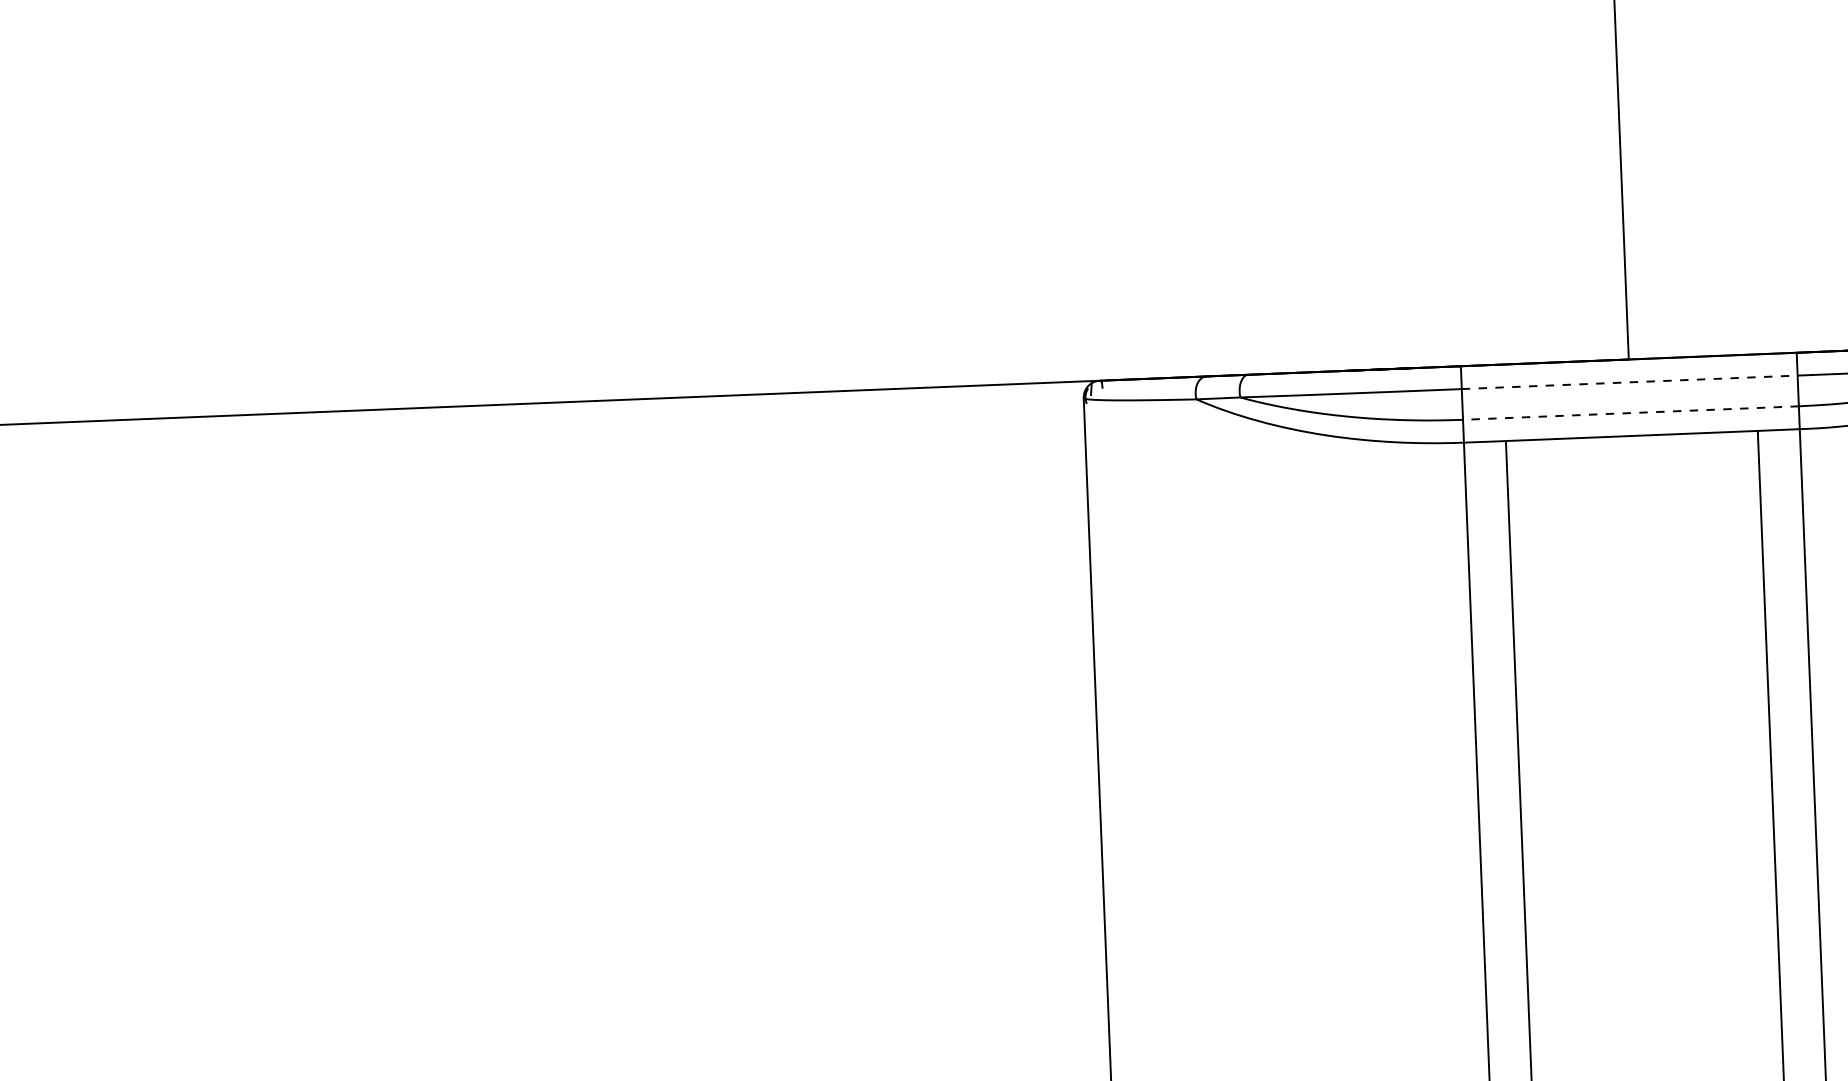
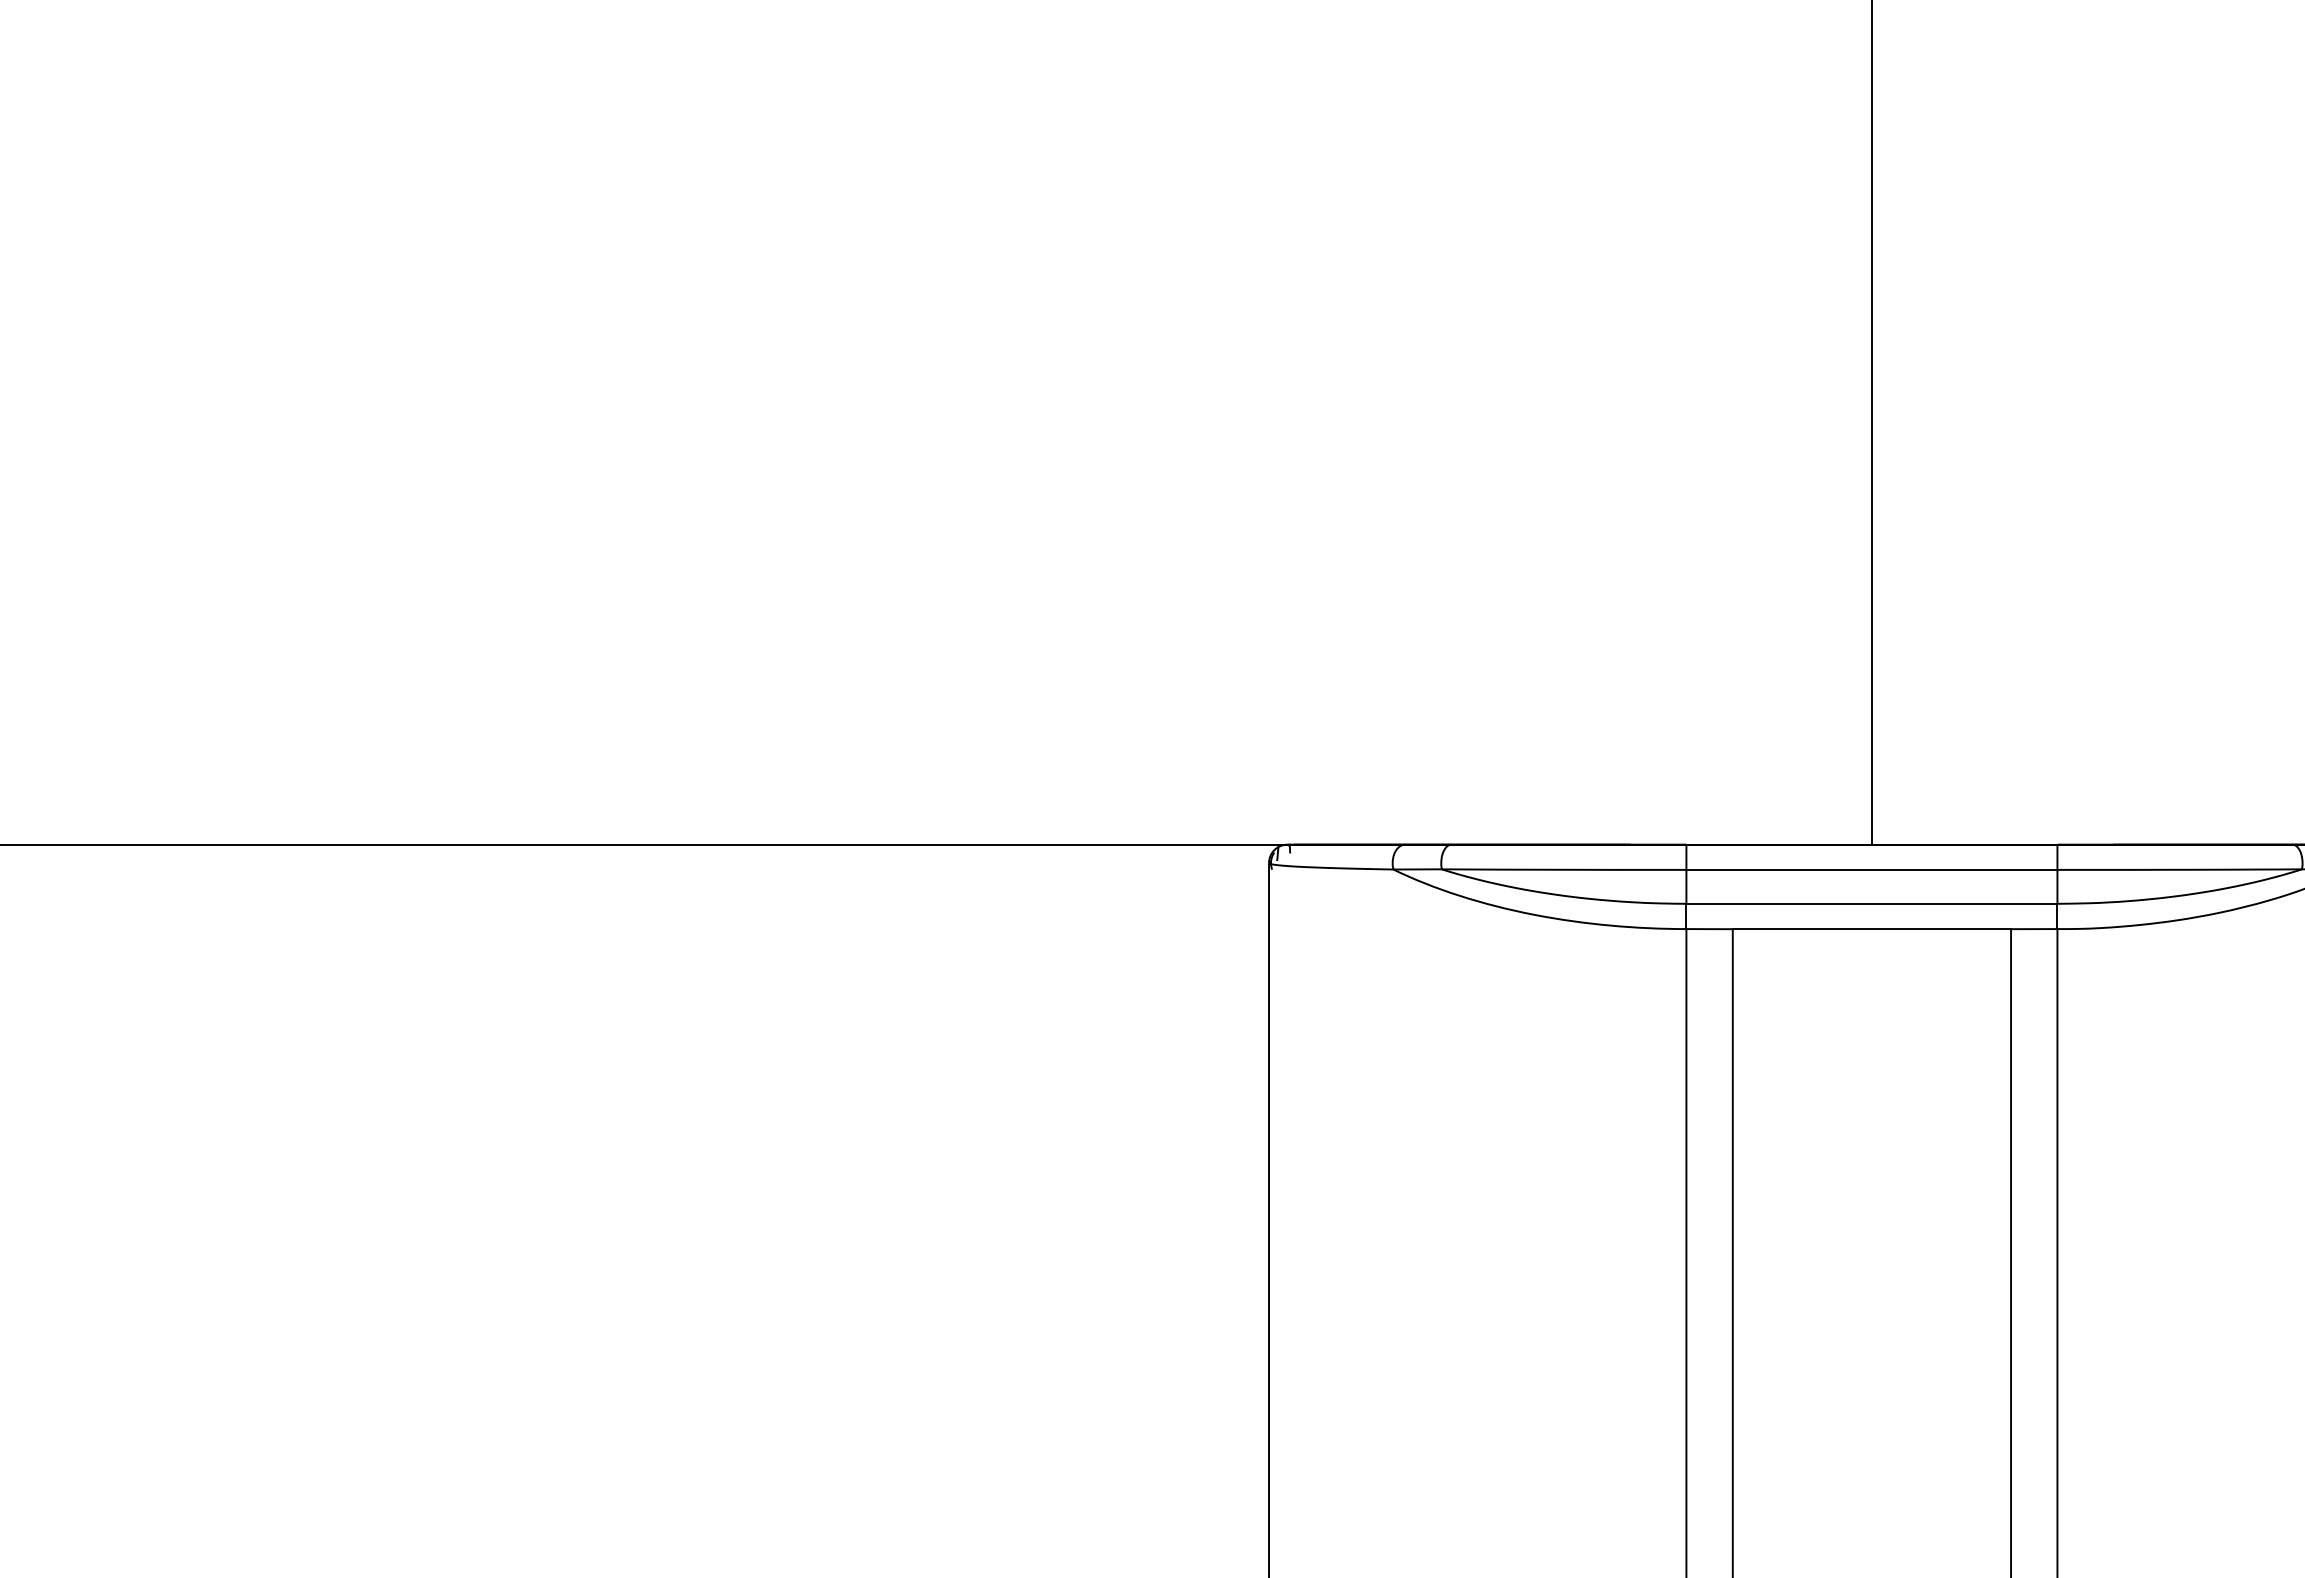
line: (1629, 382) -> (1871, 869), dashed -> solid
line: (1630, 412) -> (1871, 903), dashed -> solid

